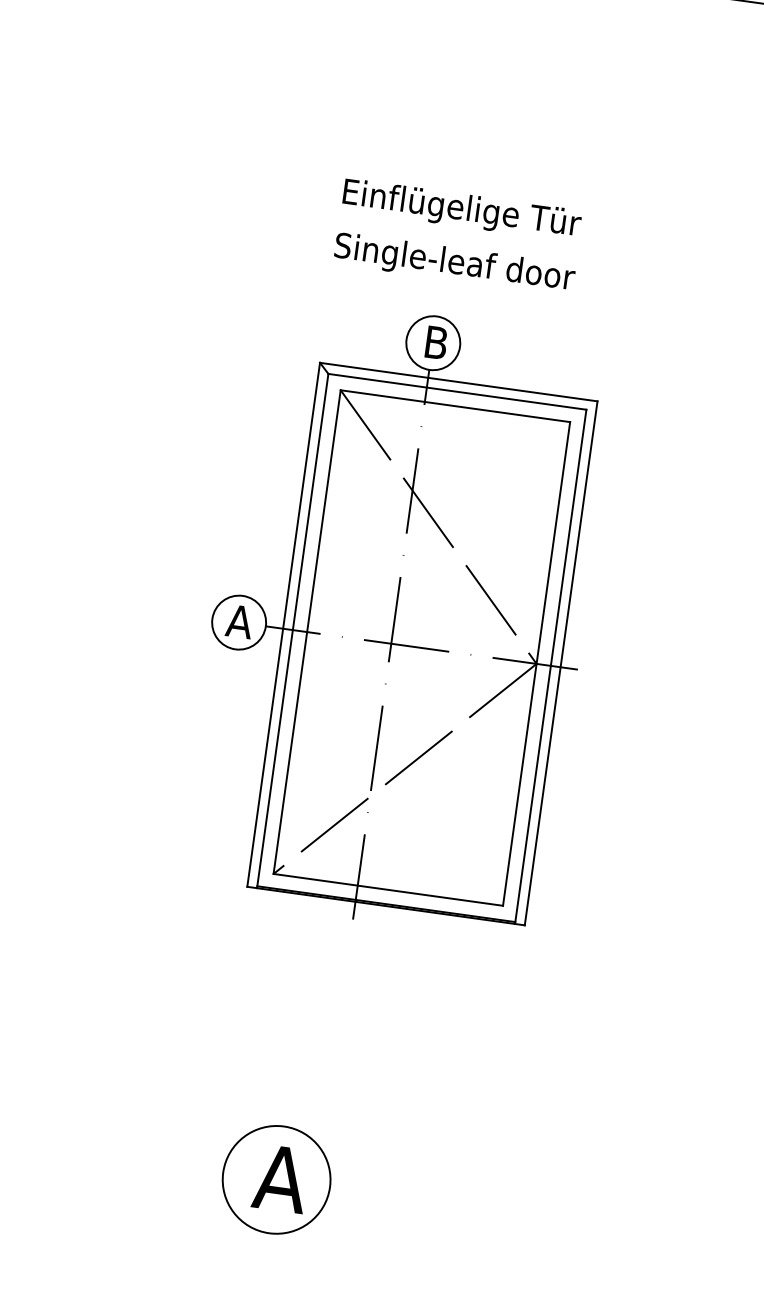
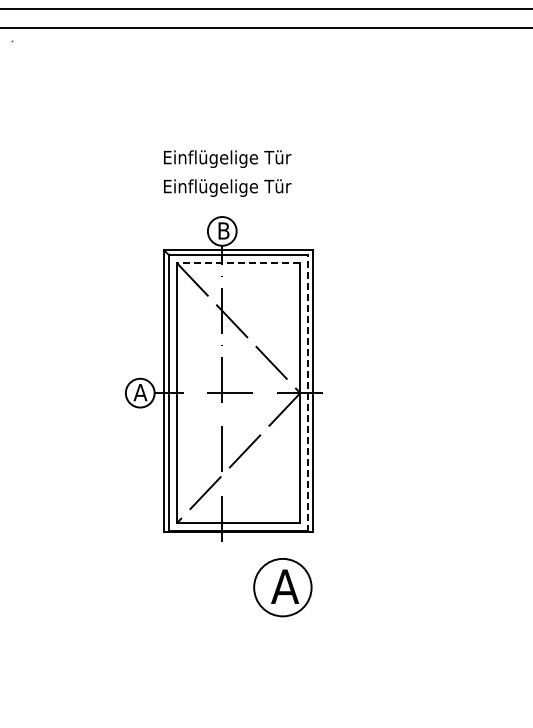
text: (454, 262) -> (227, 187), Single-leaf door -> Einflügelige Tür
line: (455, 407) -> (238, 263), solid -> dashed
line: (551, 666) -> (308, 393), solid -> dashed
part: (275, 1179) -> (282, 587), moved

